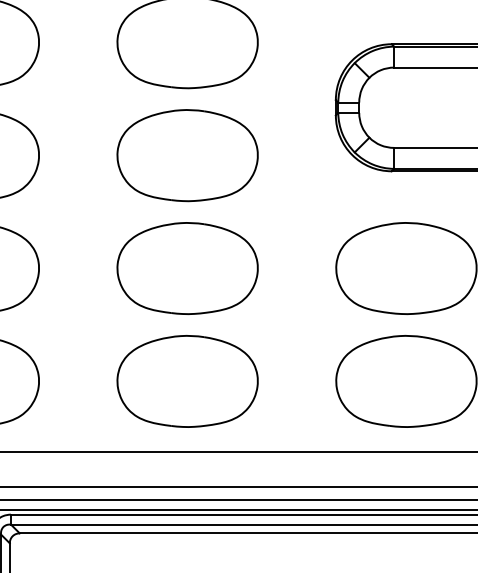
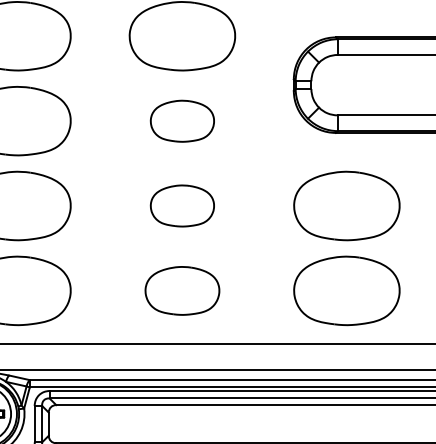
part: (187, 156) -> (182, 121), size x0.6
part: (187, 267) -> (182, 205), size x0.6
part: (187, 380) -> (182, 290), size x0.7

